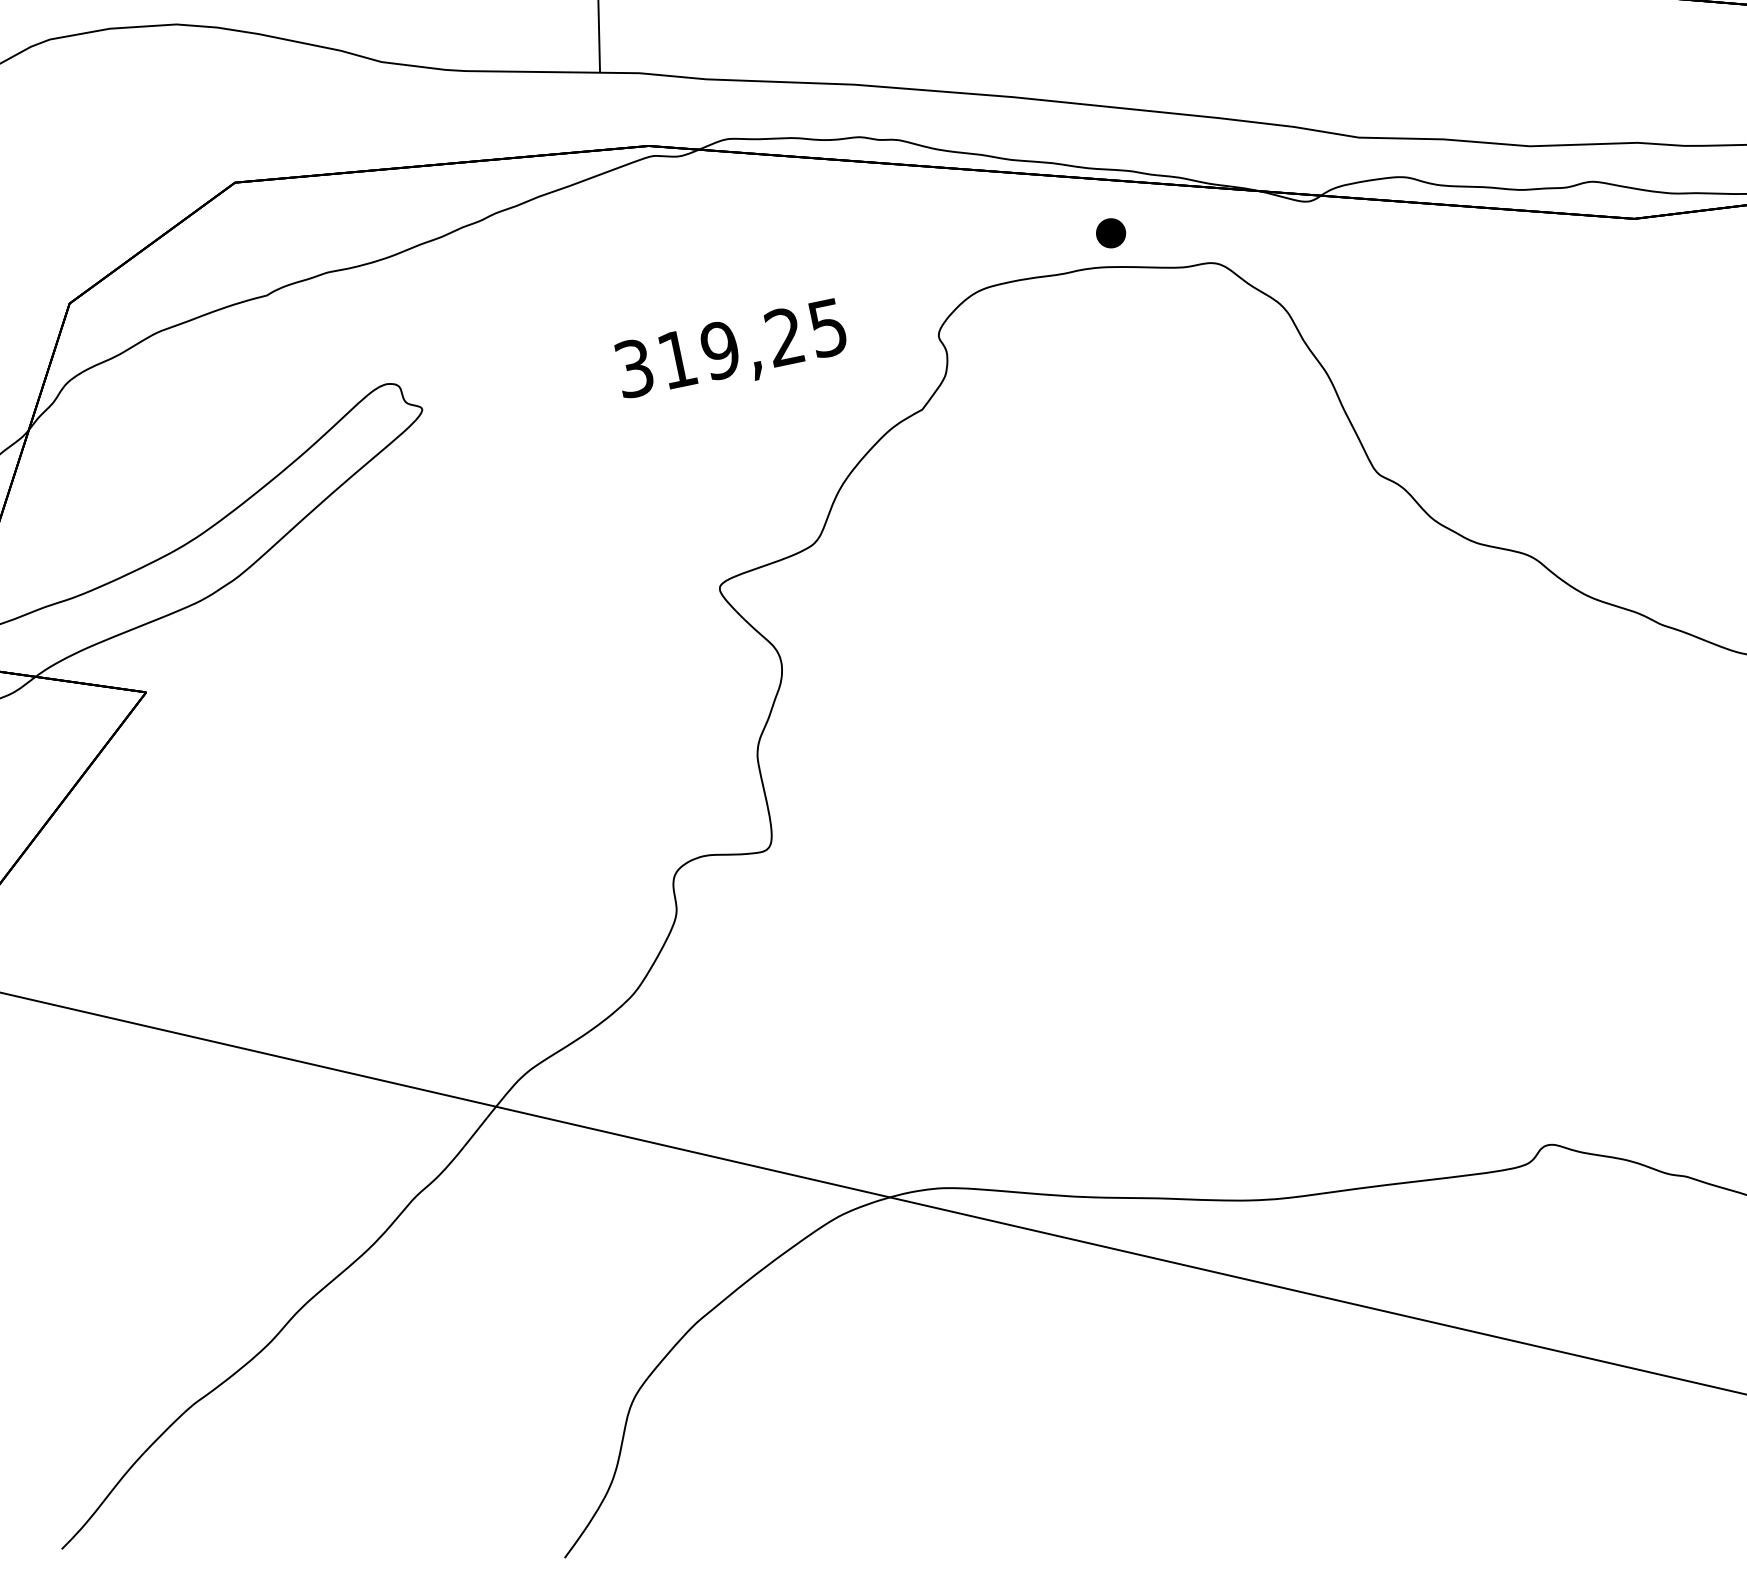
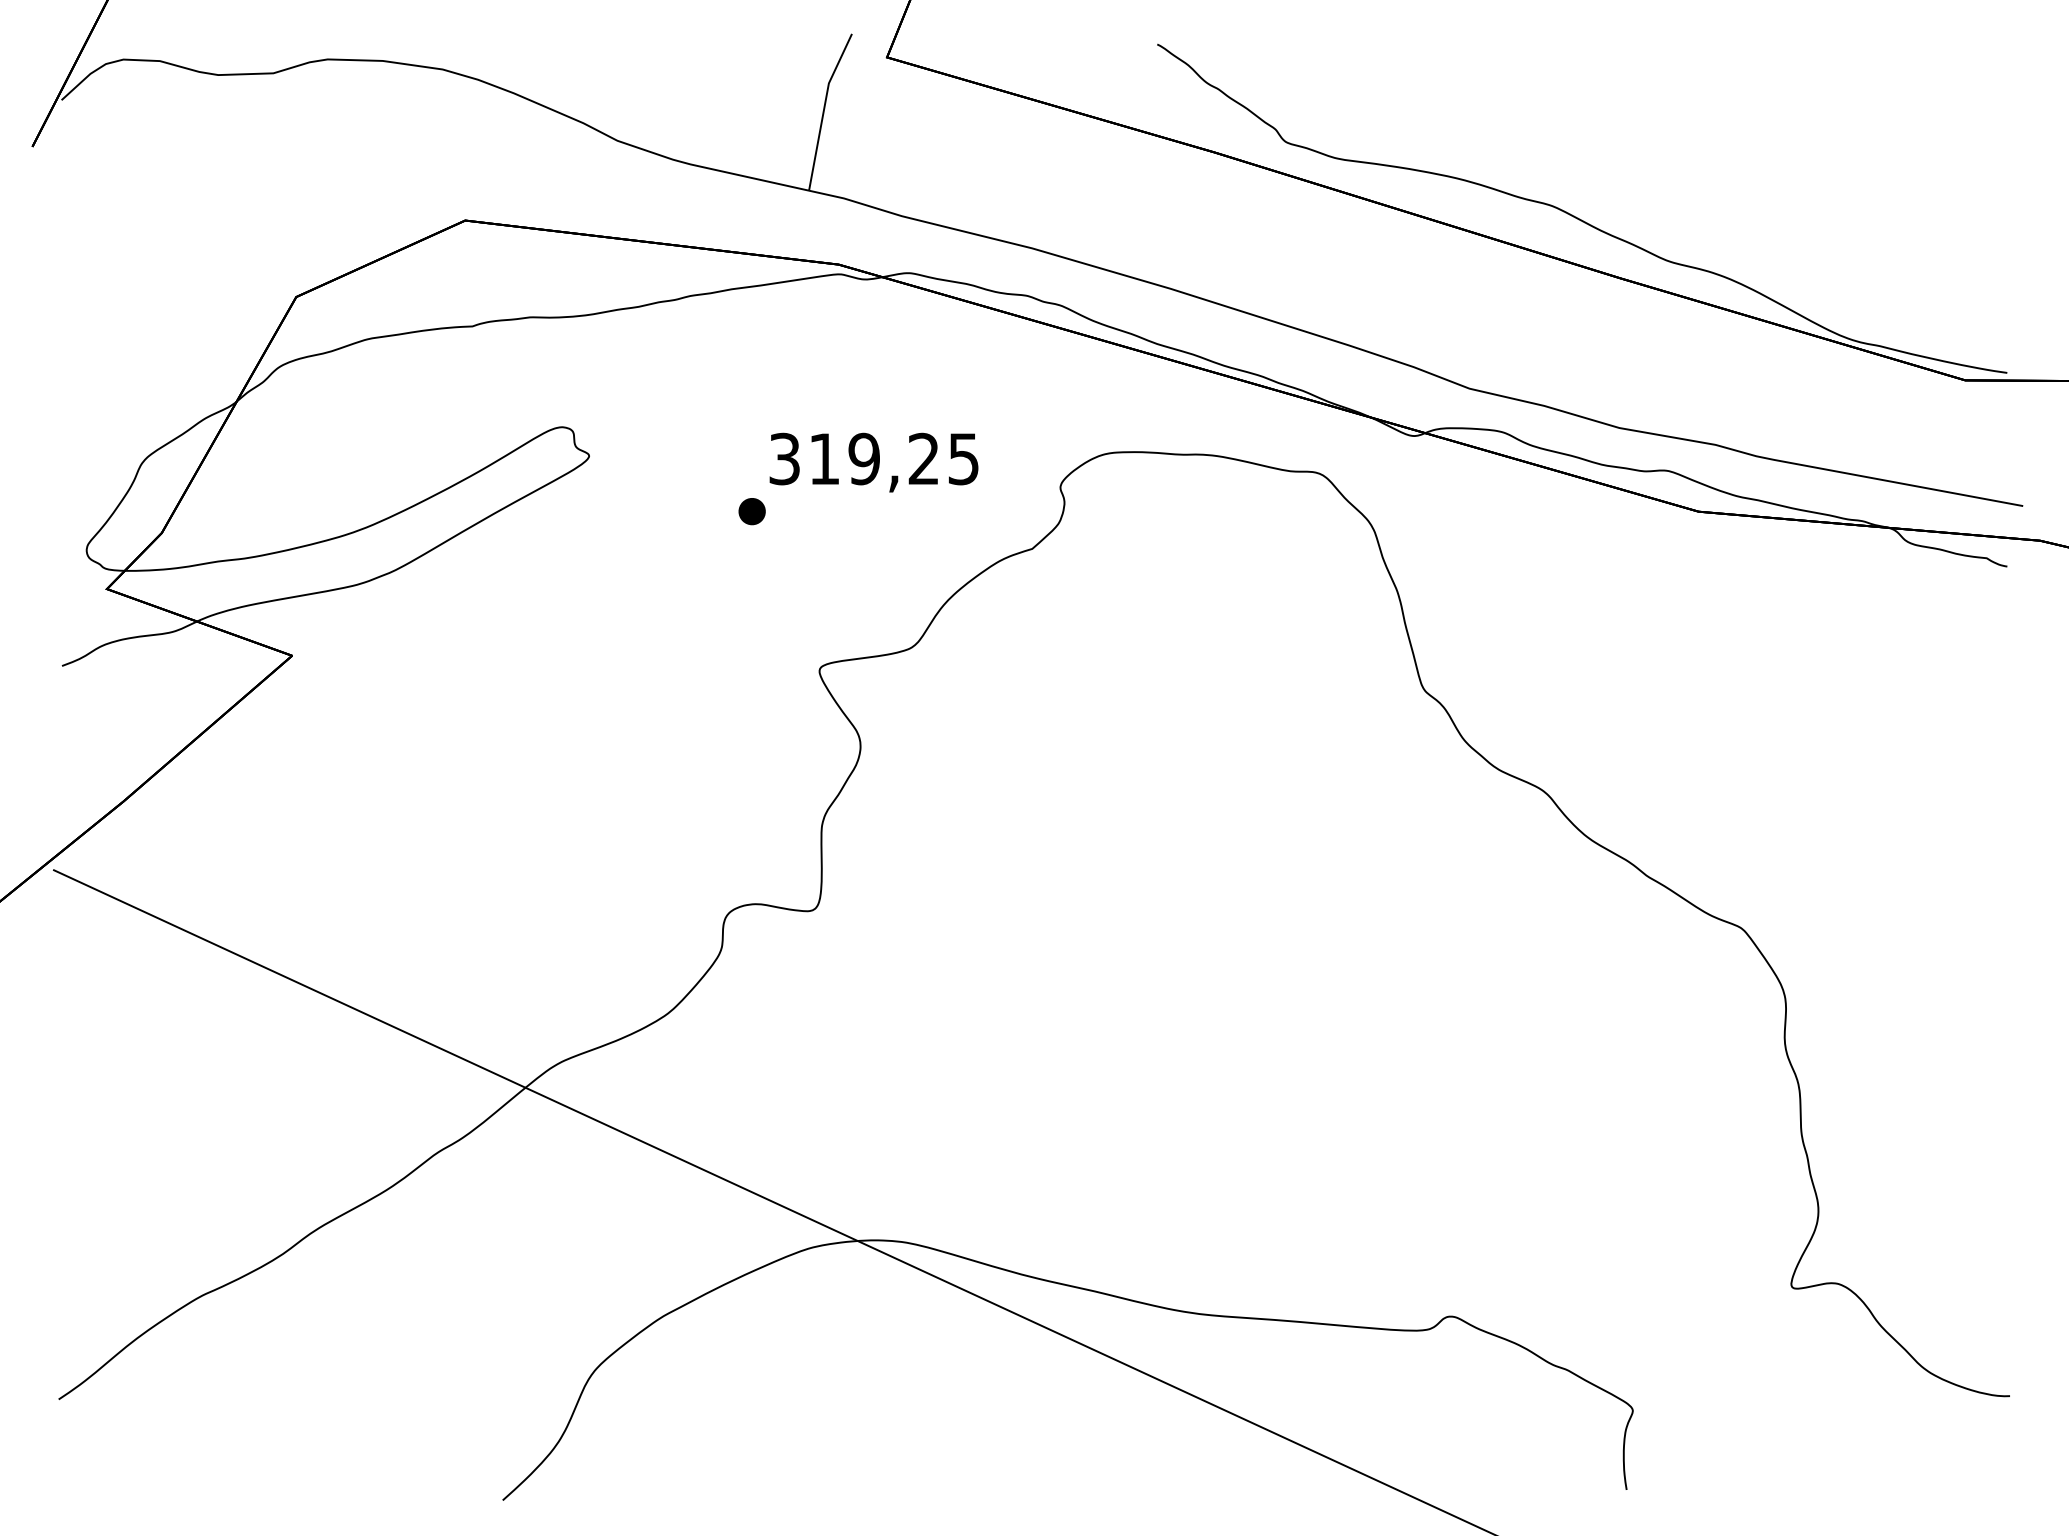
part: (1110, 233) -> (751, 511), moved

